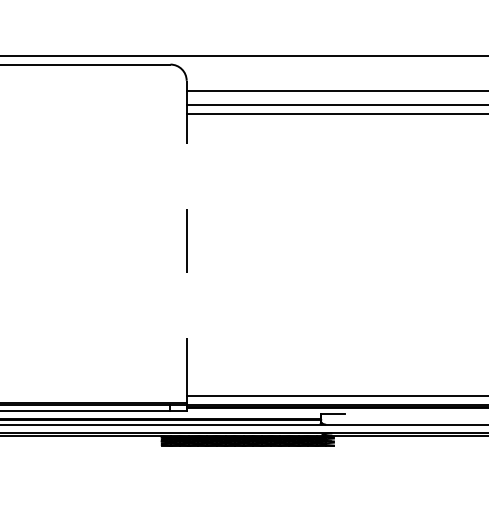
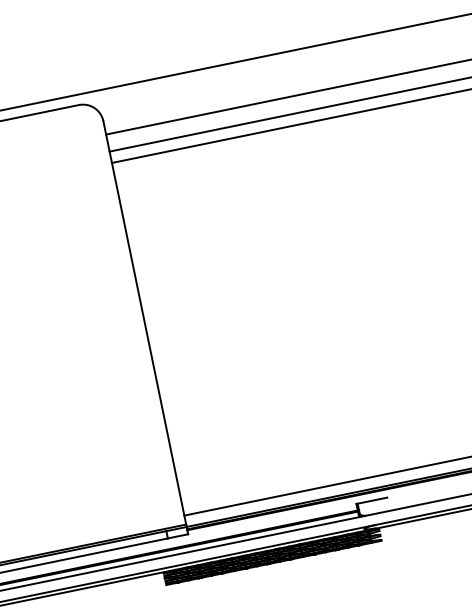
line: (186, 241) -> (144, 322), dashed -> solid

